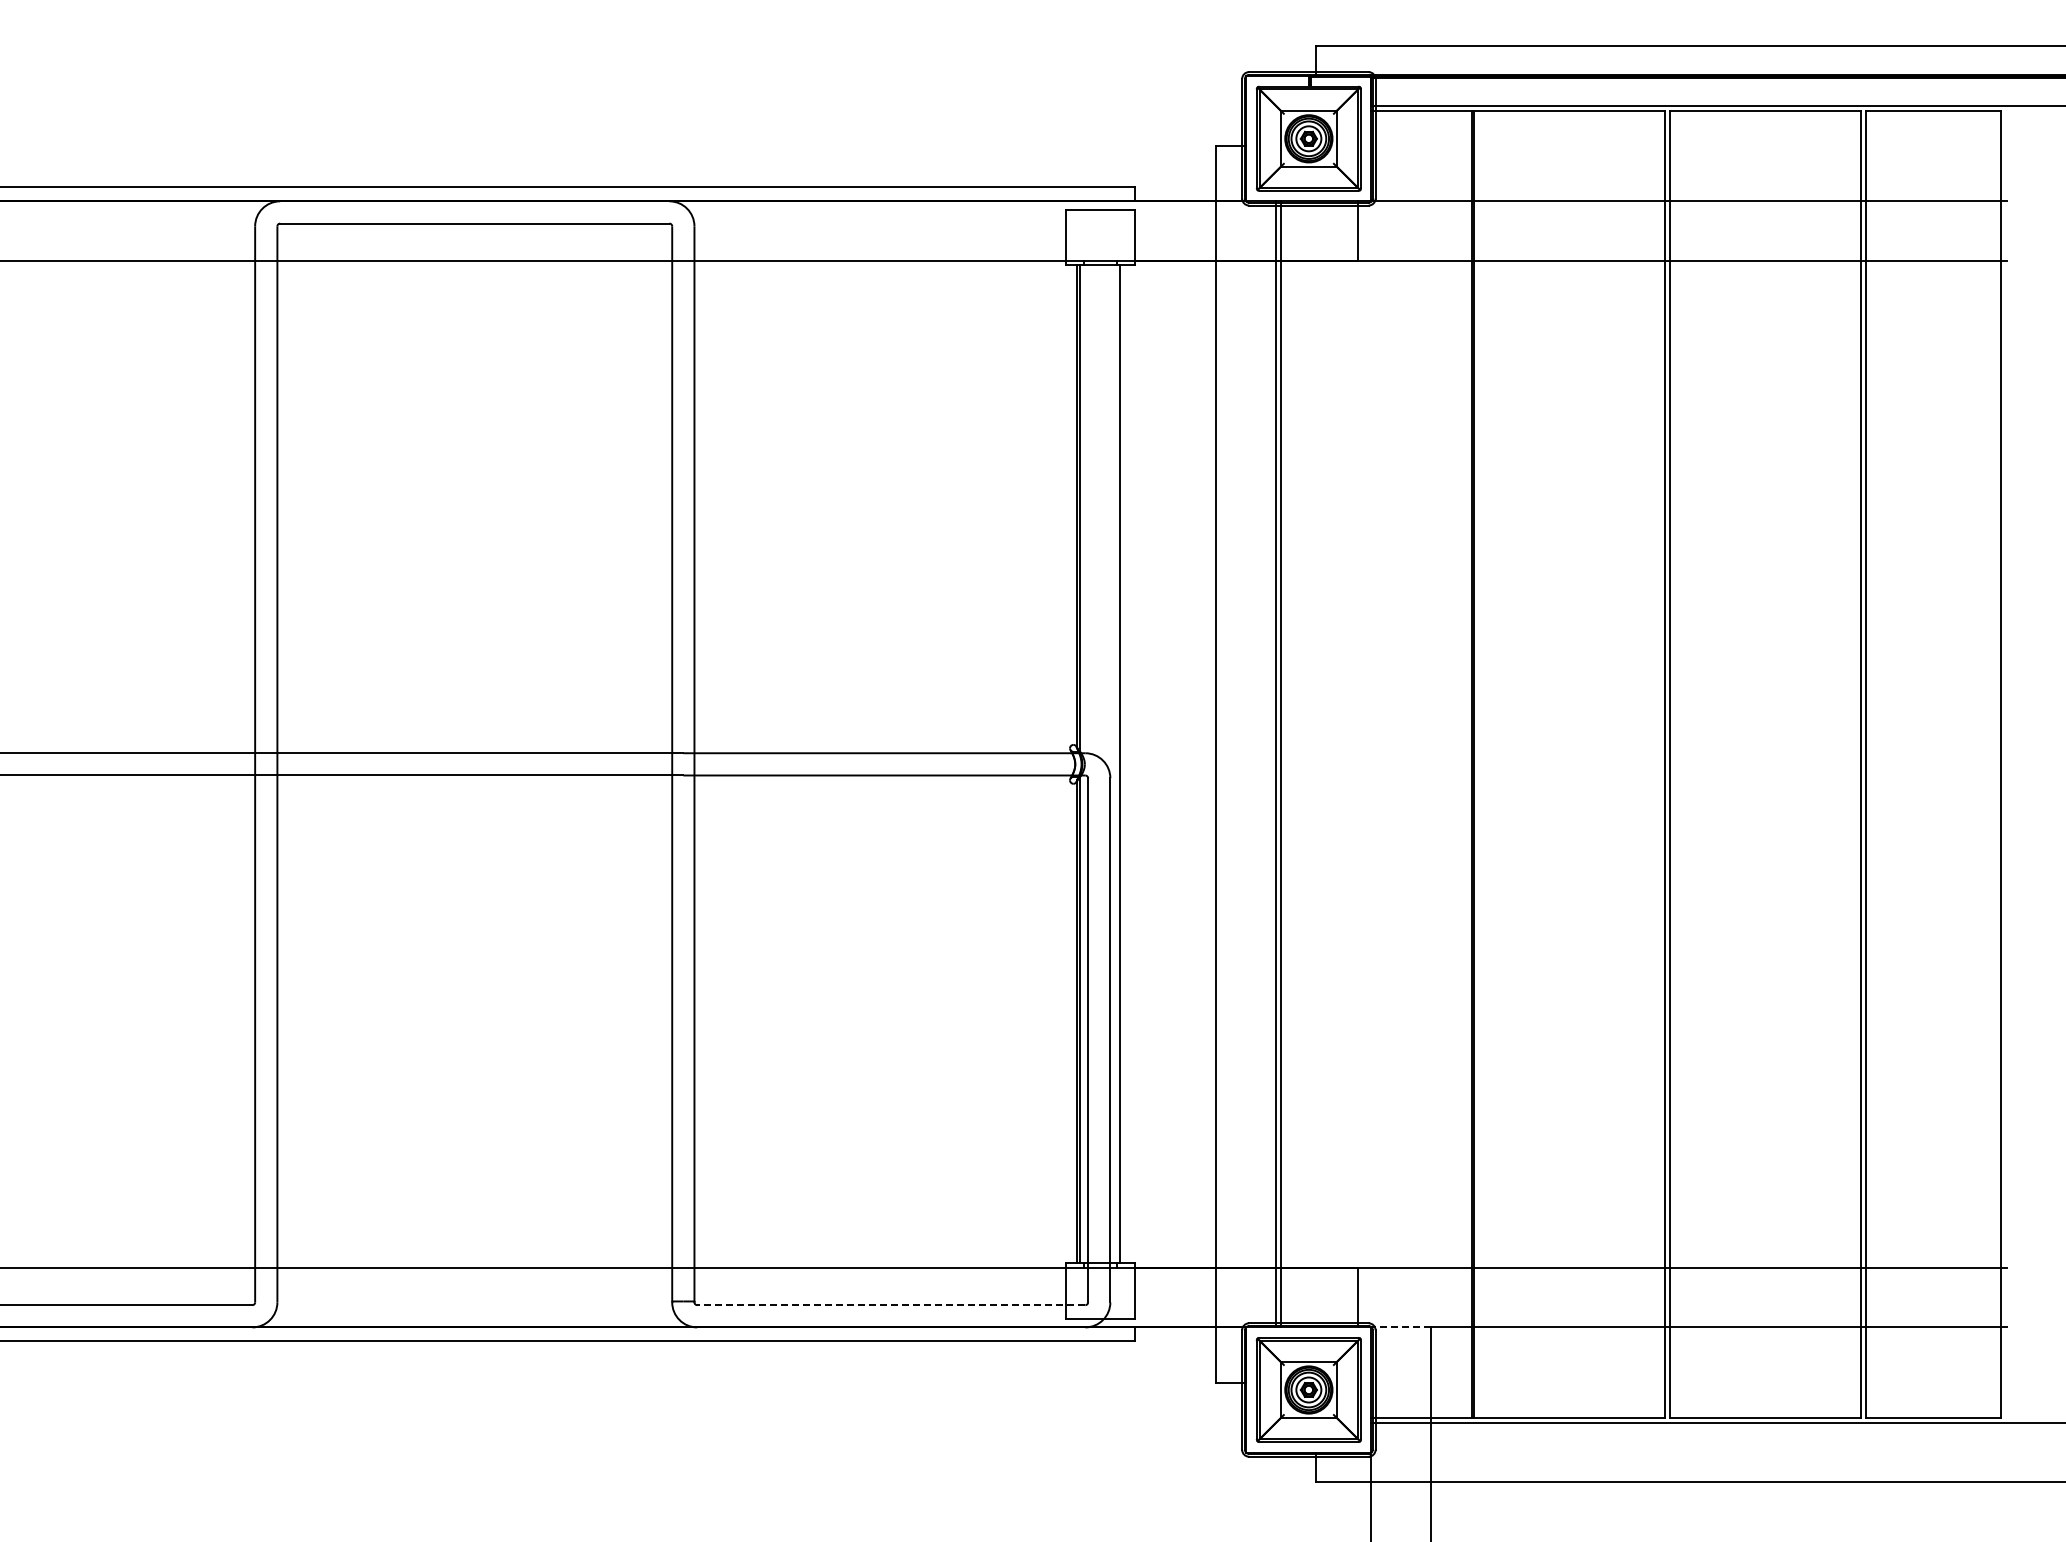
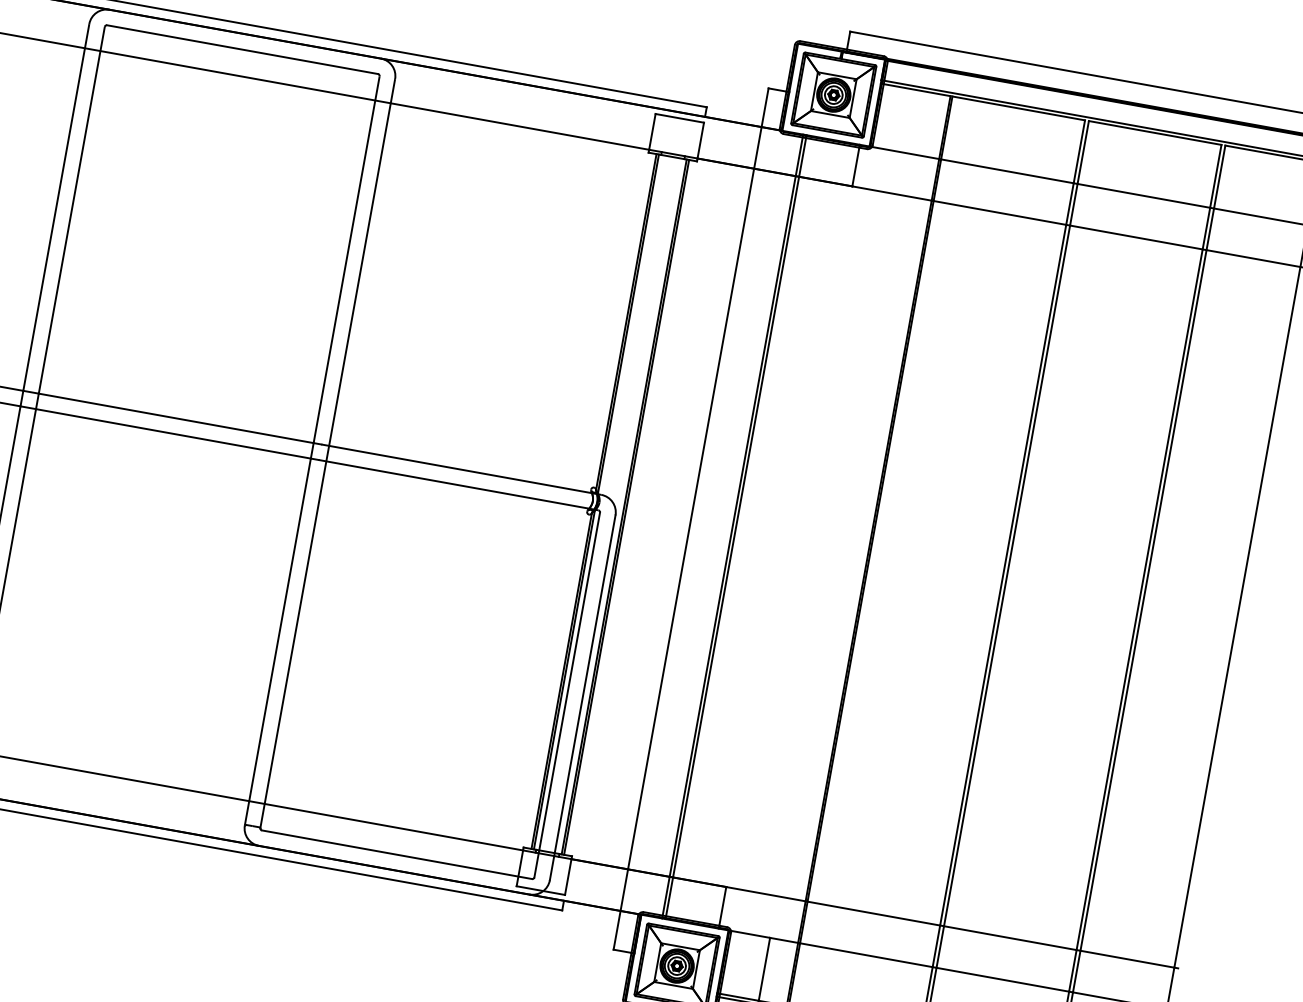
line: (1123, 764) -> (626, 507), added
line: (890, 1305) -> (396, 854), dashed -> solid
line: (1402, 1327) -> (750, 934), dashed -> solid

